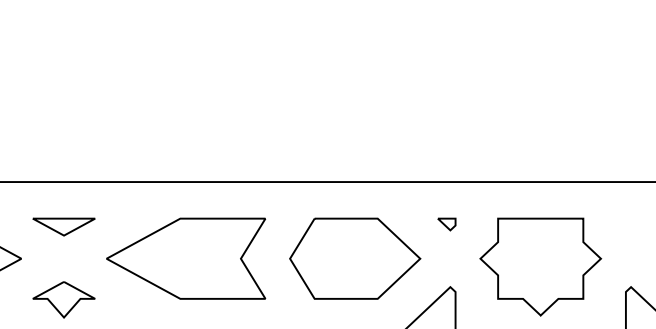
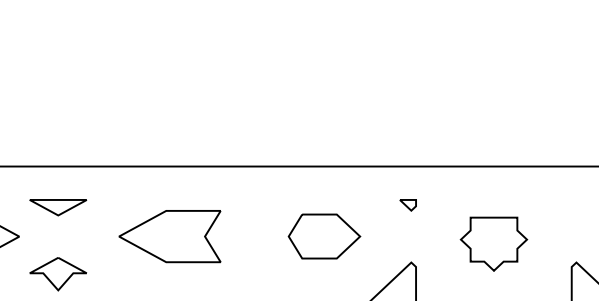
part: (186, 258) -> (170, 236), size x0.7
part: (355, 258) -> (324, 236), size x0.6
part: (540, 266) -> (493, 243), size x0.6

